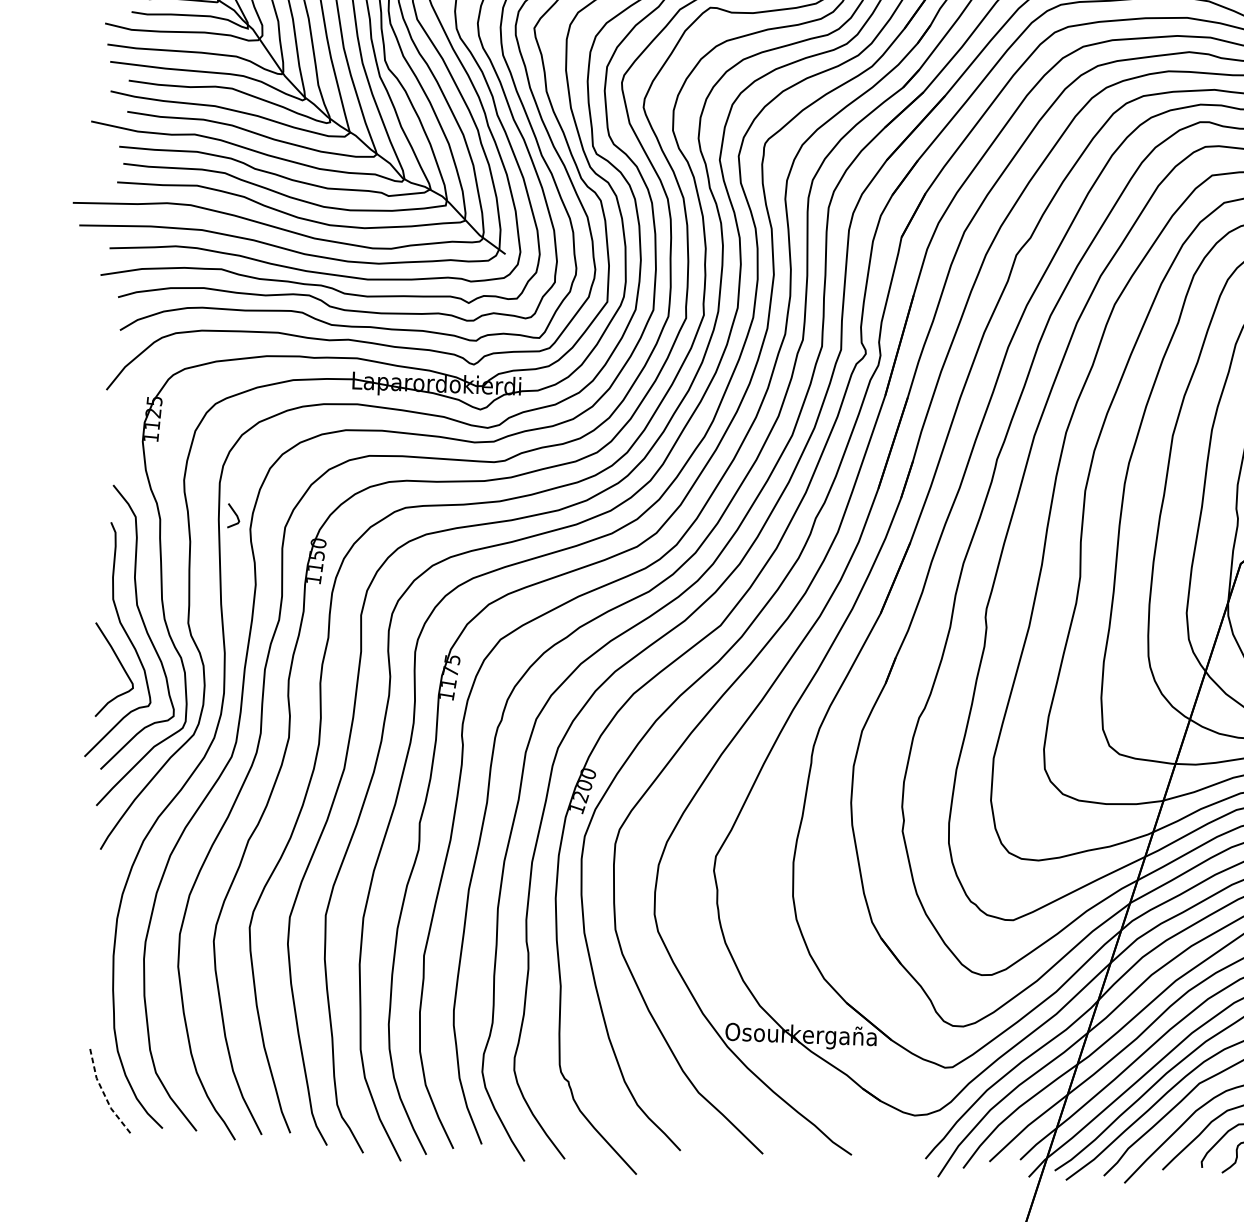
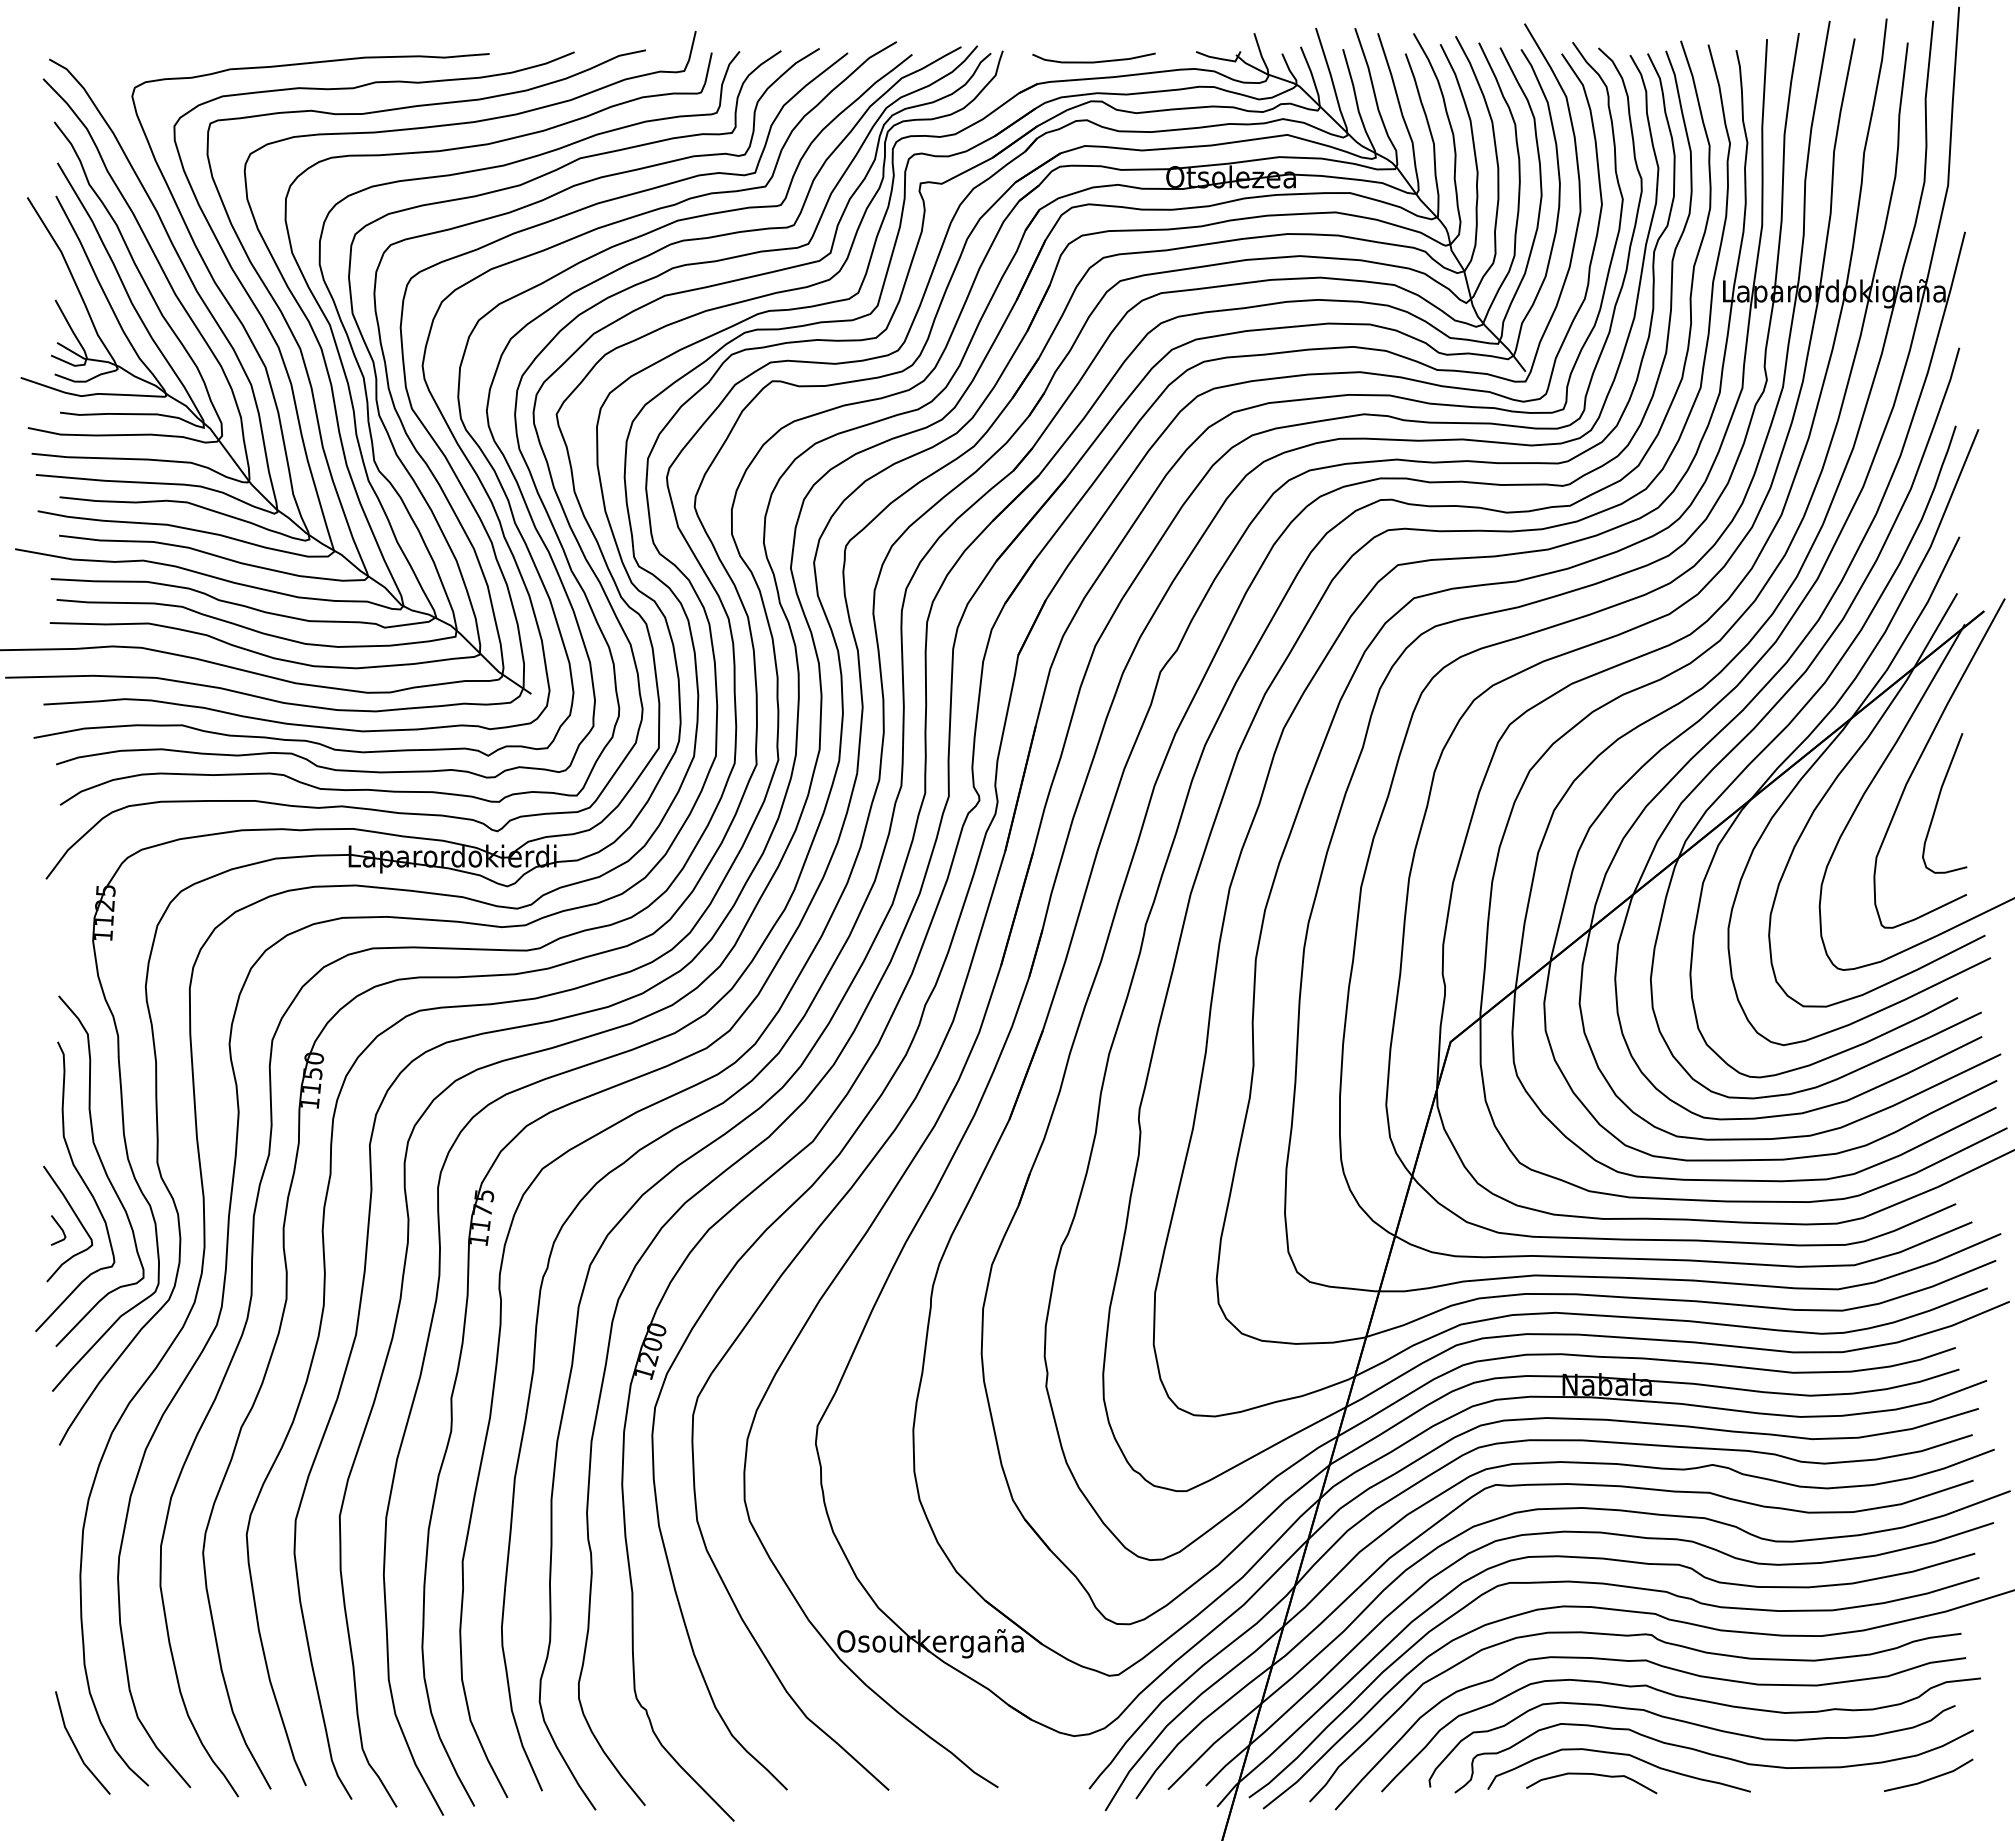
line: (235, 515) -> (60, 1229), moved
line: (104, 1095) -> (75, 1747), dashed -> solid

